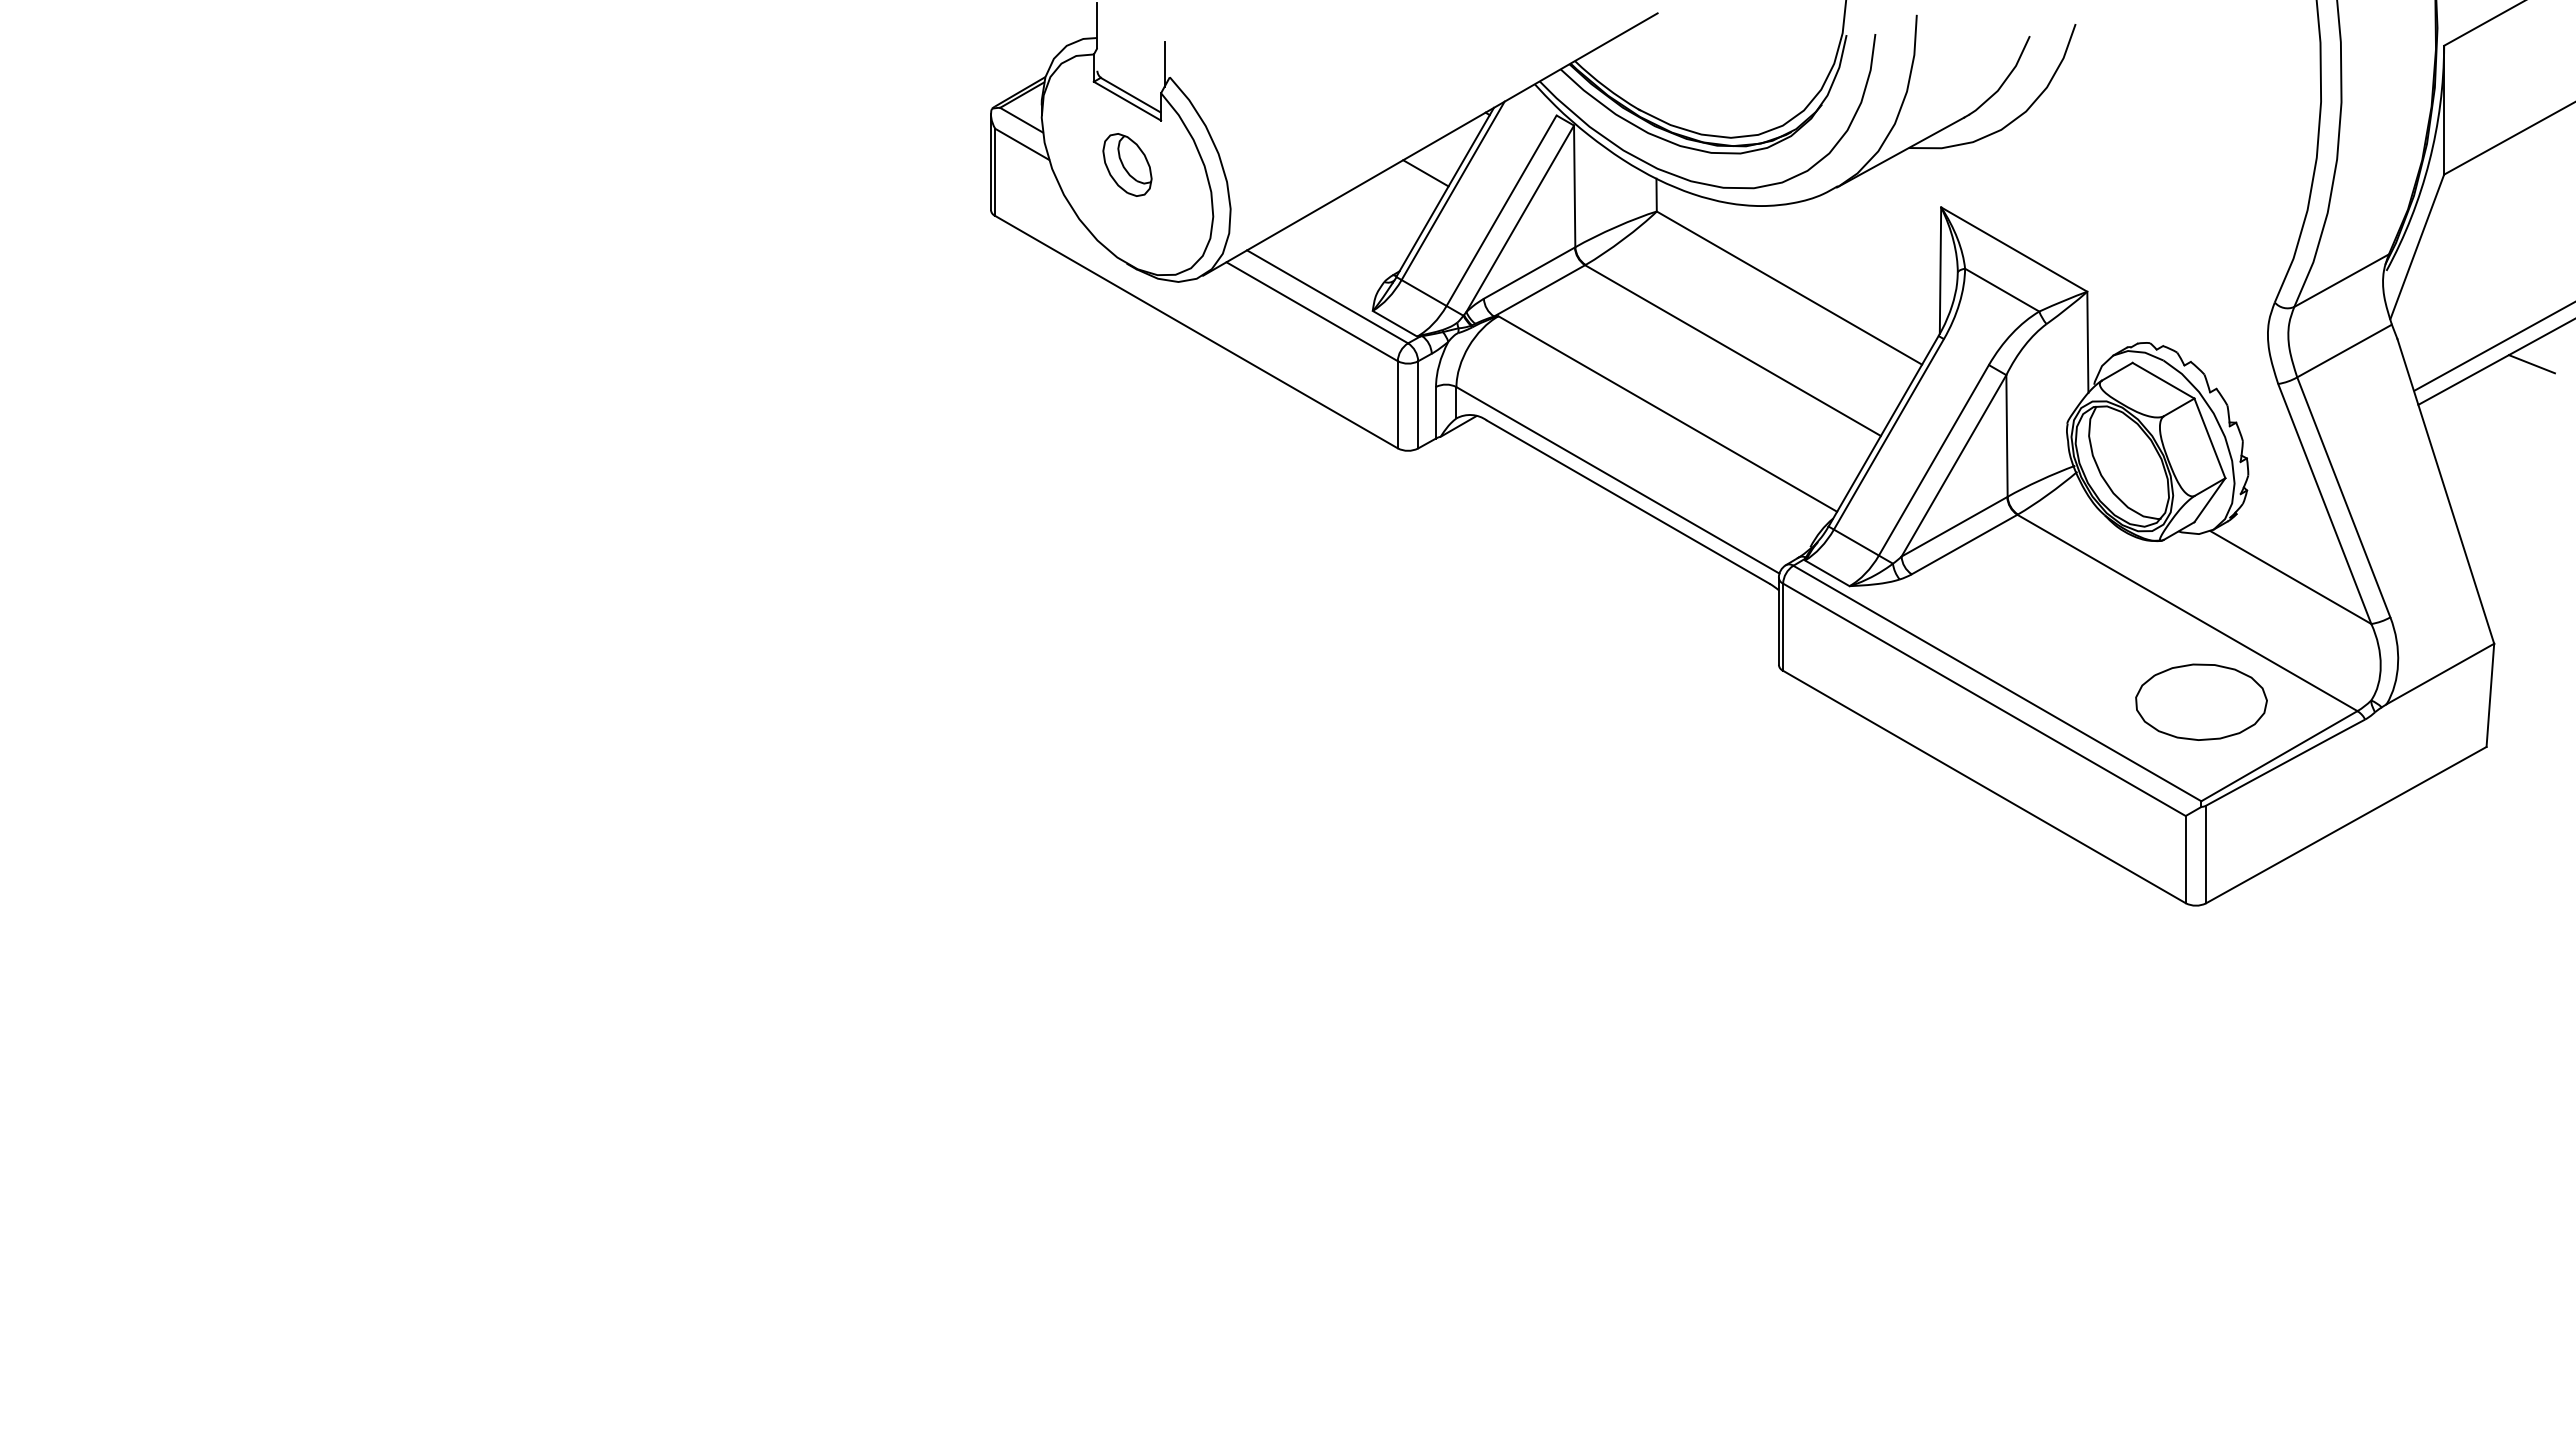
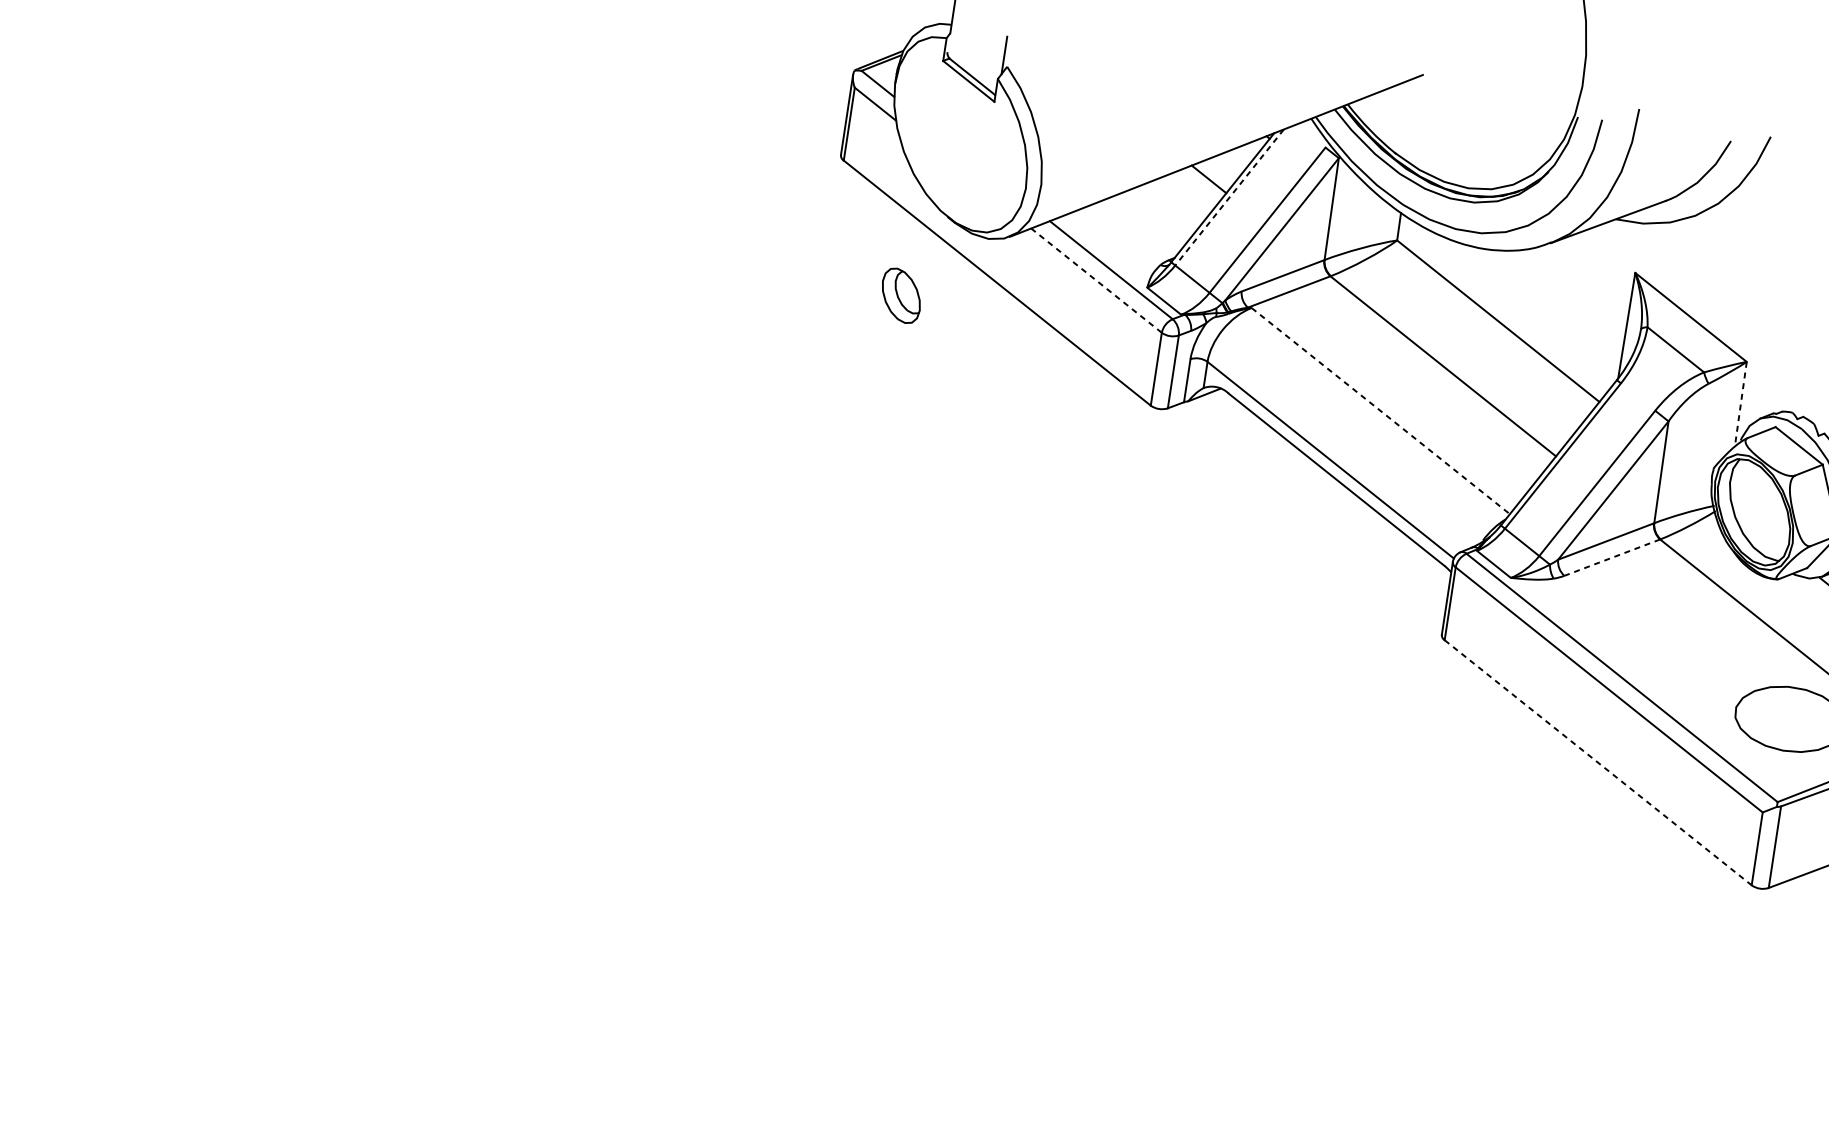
part: (1127, 164) -> (901, 295), moved
line: (1453, 190) -> (1229, 197), solid -> dashed
line: (1312, 311) -> (1096, 280), solid -> dashed
line: (2087, 342) -> (1740, 404), solid -> dashed
line: (1668, 414) -> (1381, 411), solid -> dashed
line: (1964, 544) -> (1612, 557), solid -> dashed
line: (1984, 787) -> (1598, 763), solid -> dashed

